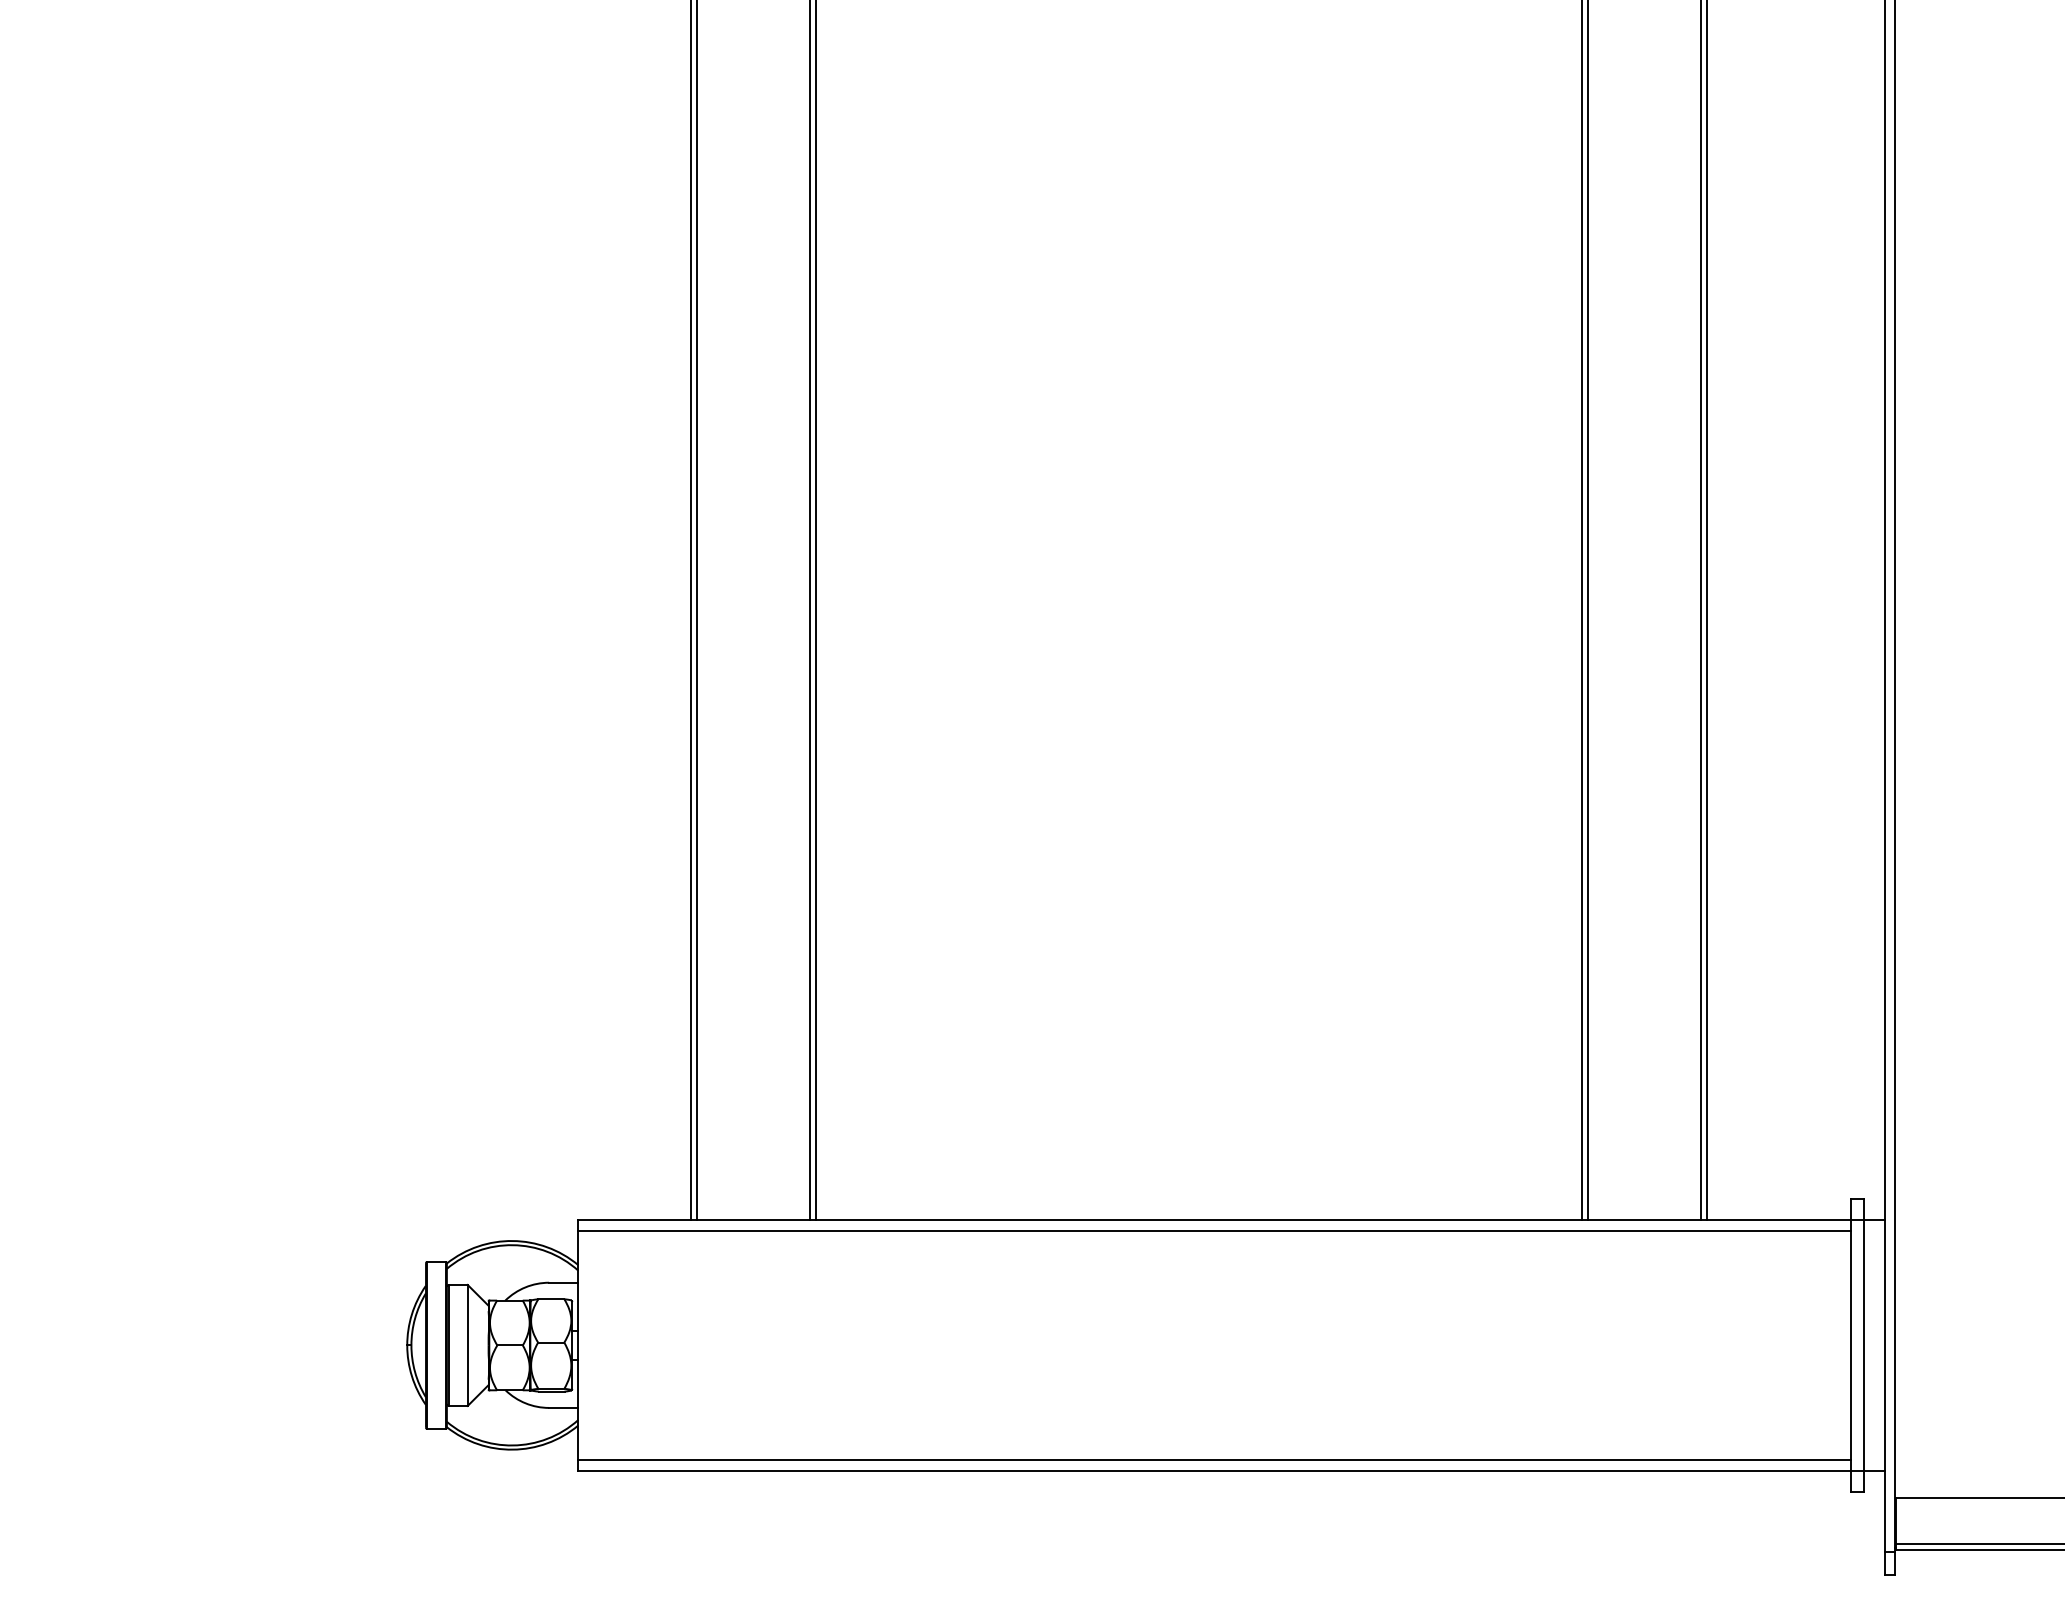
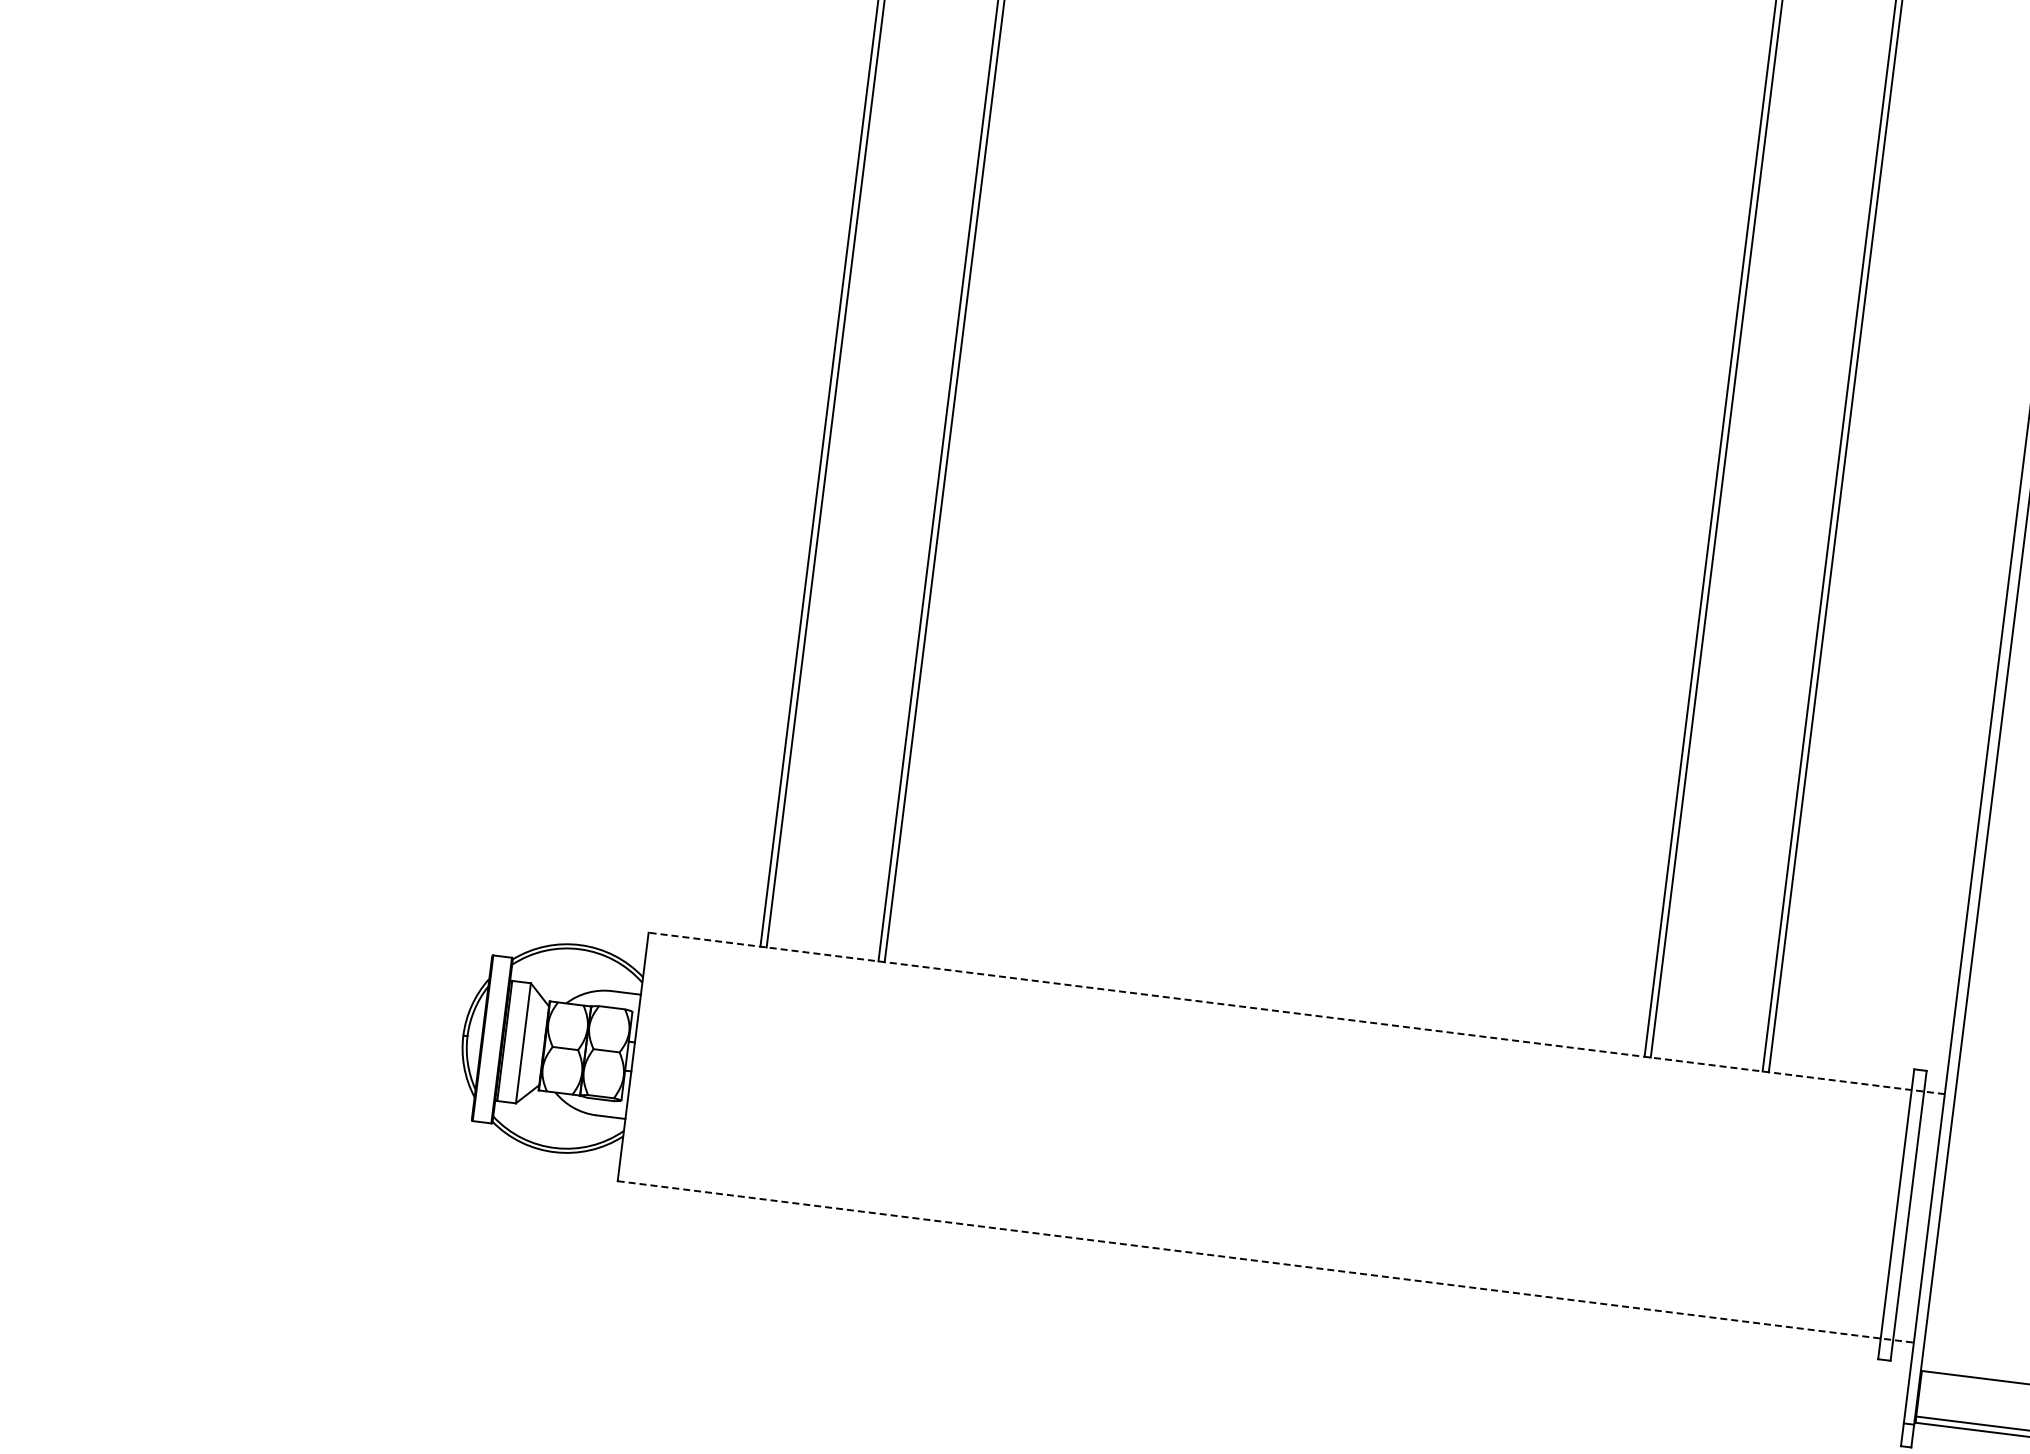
line: (1230, 1220) -> (1295, 1013), solid -> dashed
line: (1214, 1230) -> (1278, 1021), removed
line: (1214, 1460) -> (1250, 1249), removed
line: (1231, 1470) -> (1265, 1261), solid -> dashed

